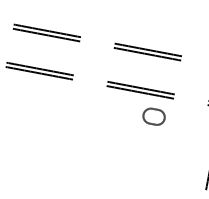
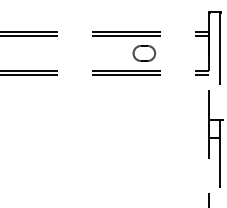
part: (154, 116) -> (144, 53), moved

